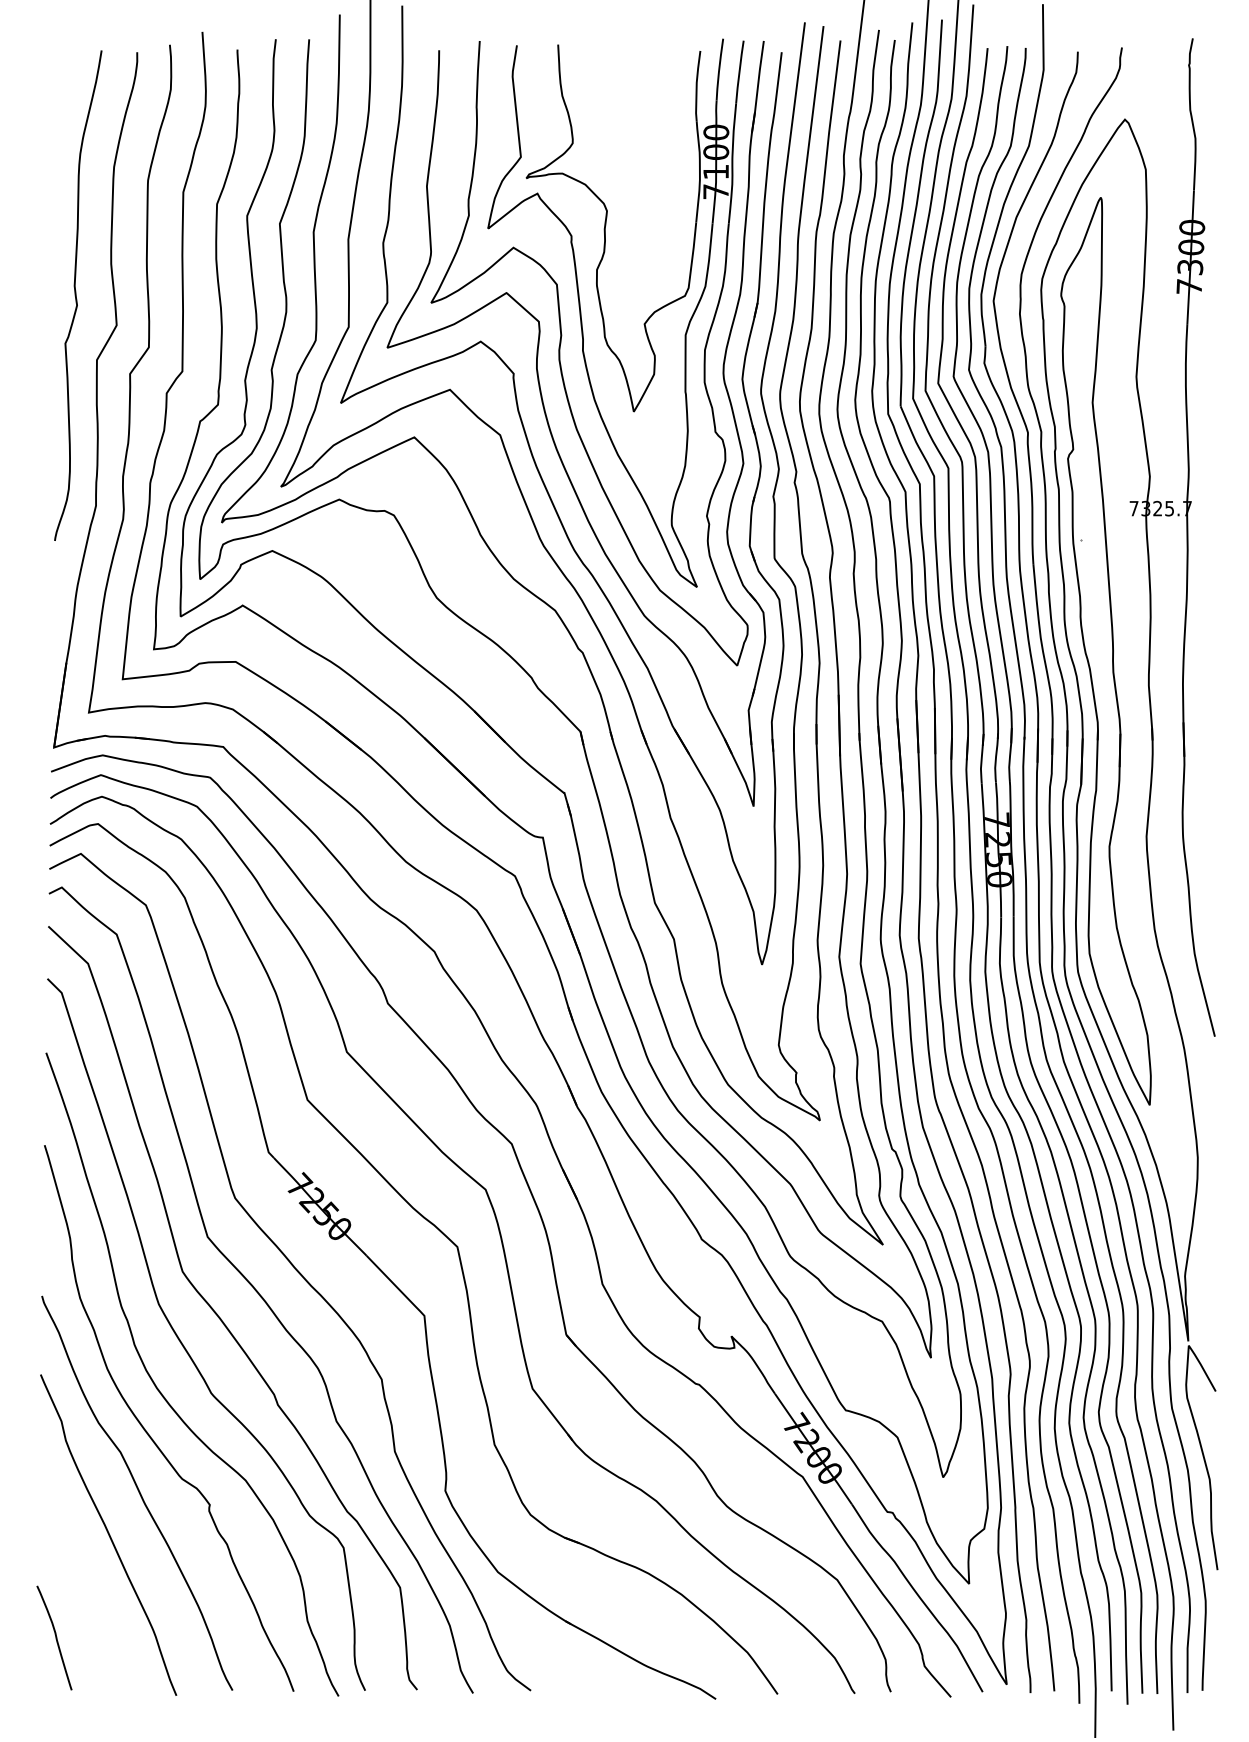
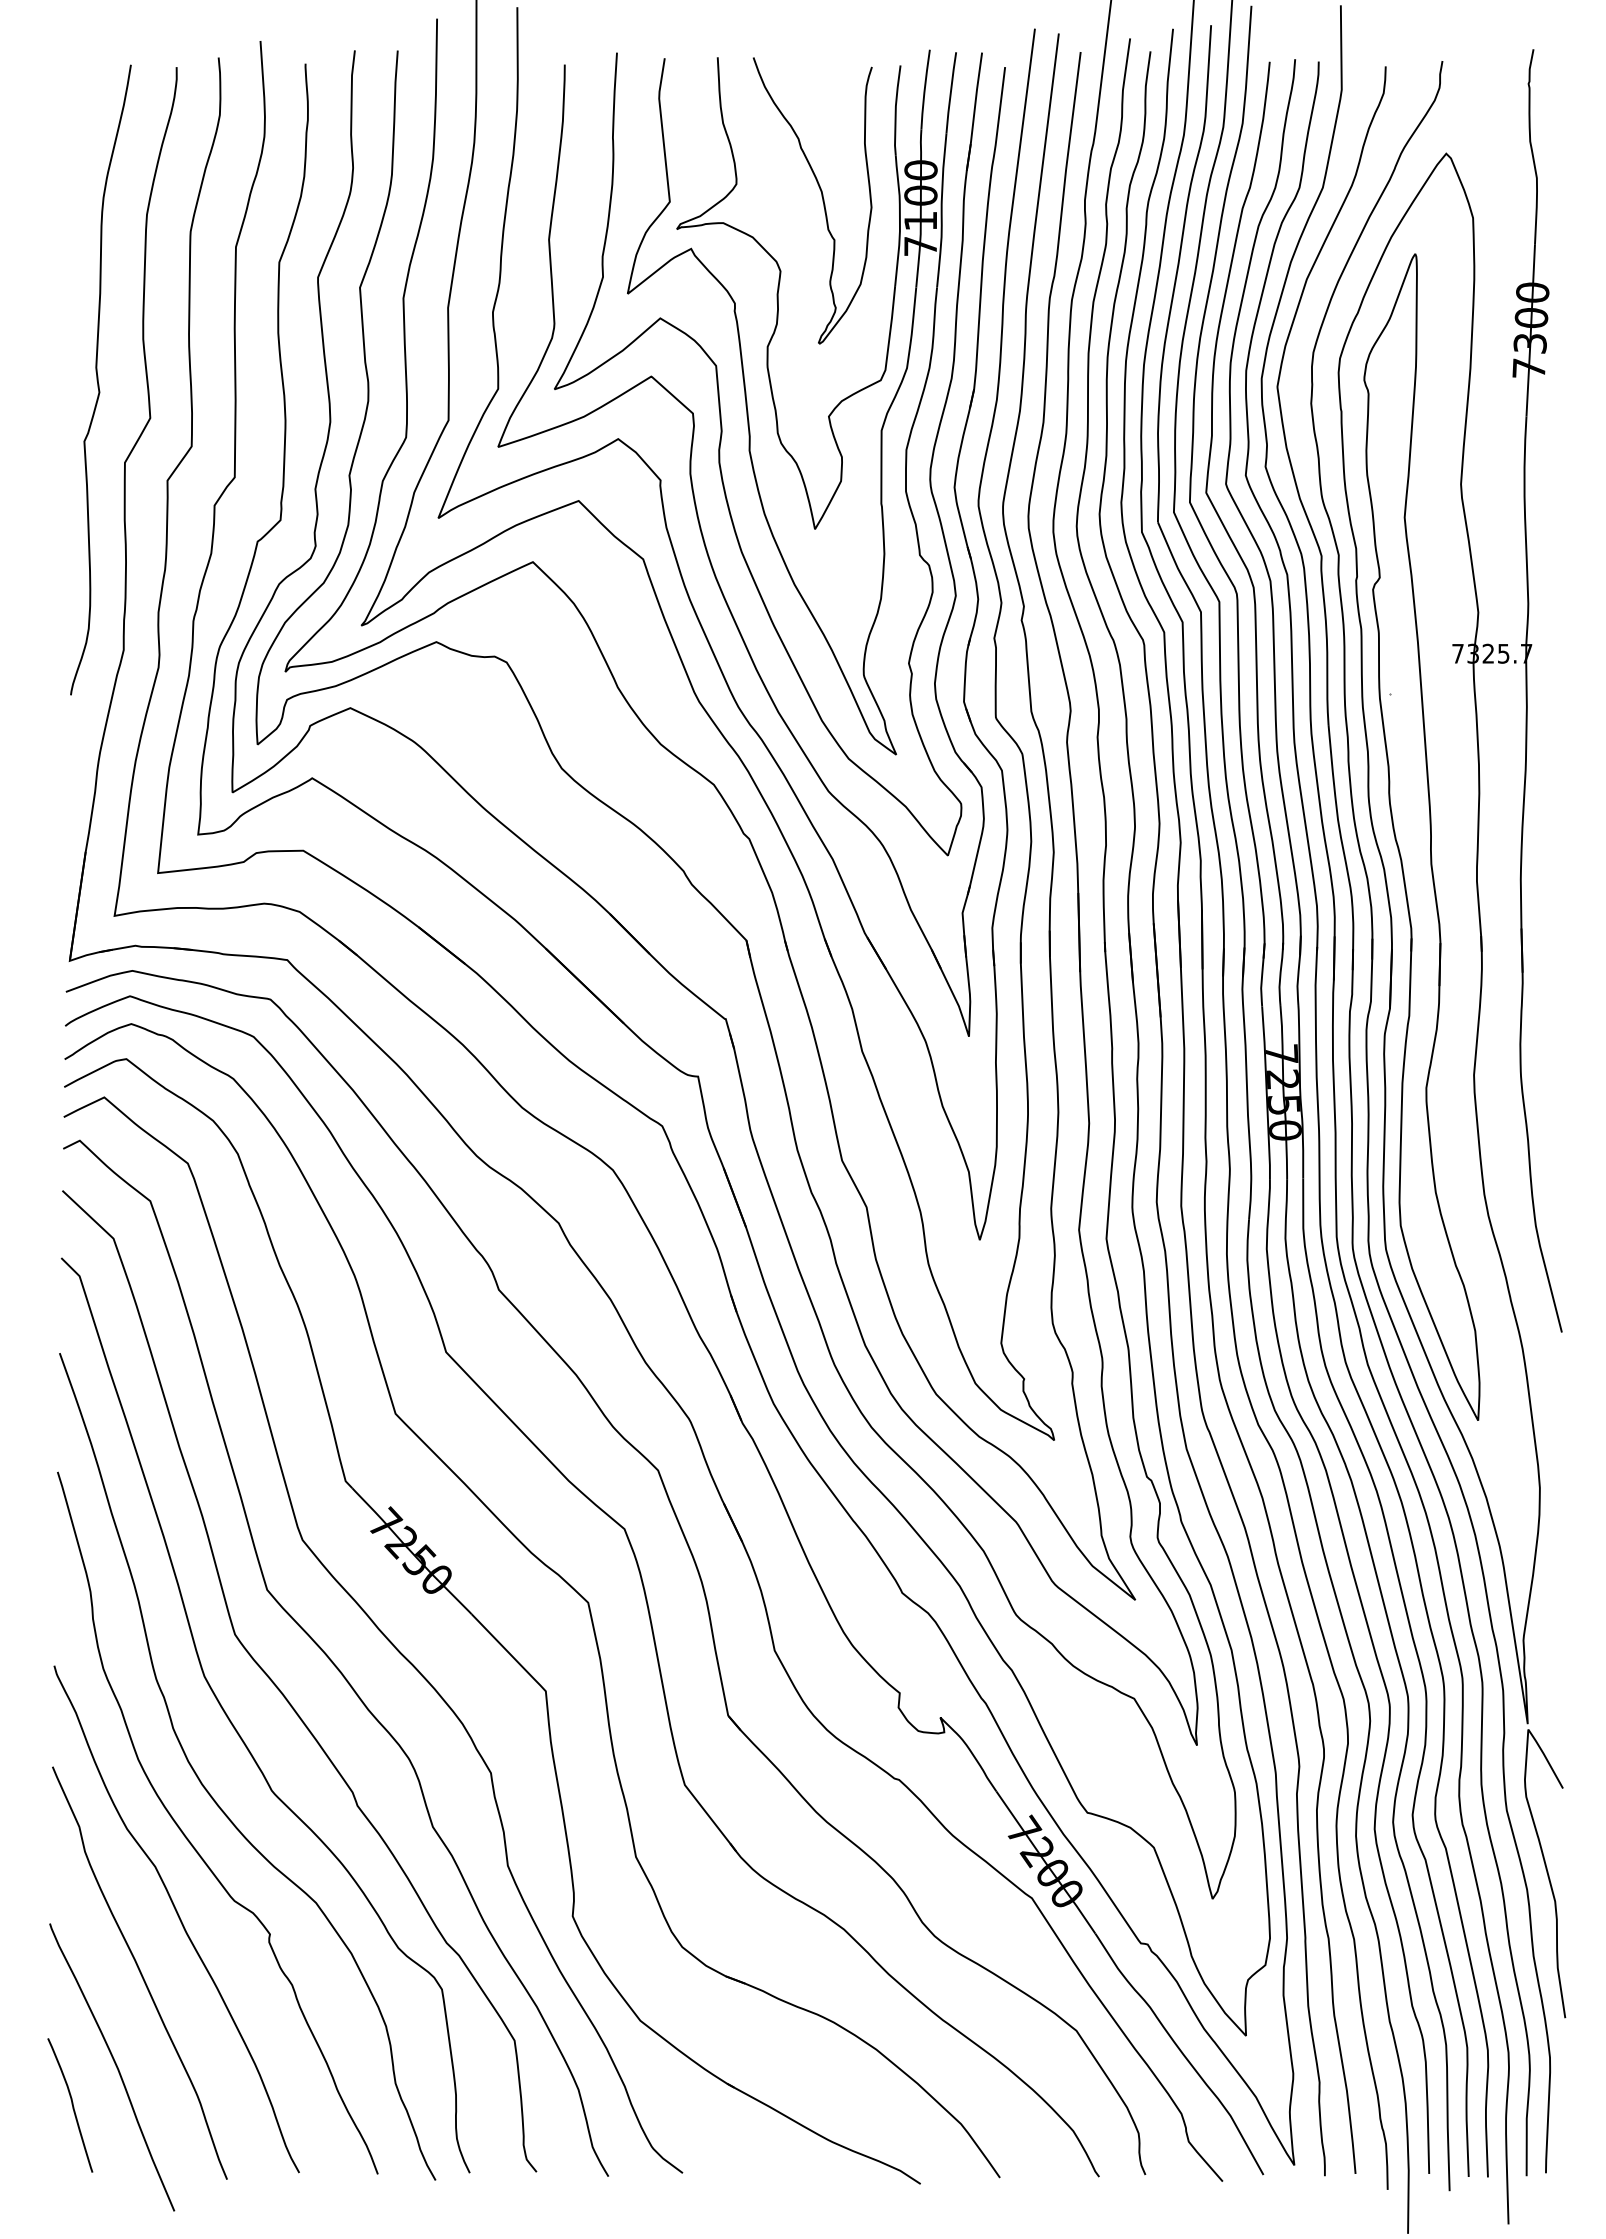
curve: (638, 152) -> (821, 196), added
curve: (89, 1607) -> (115, 2066), added

